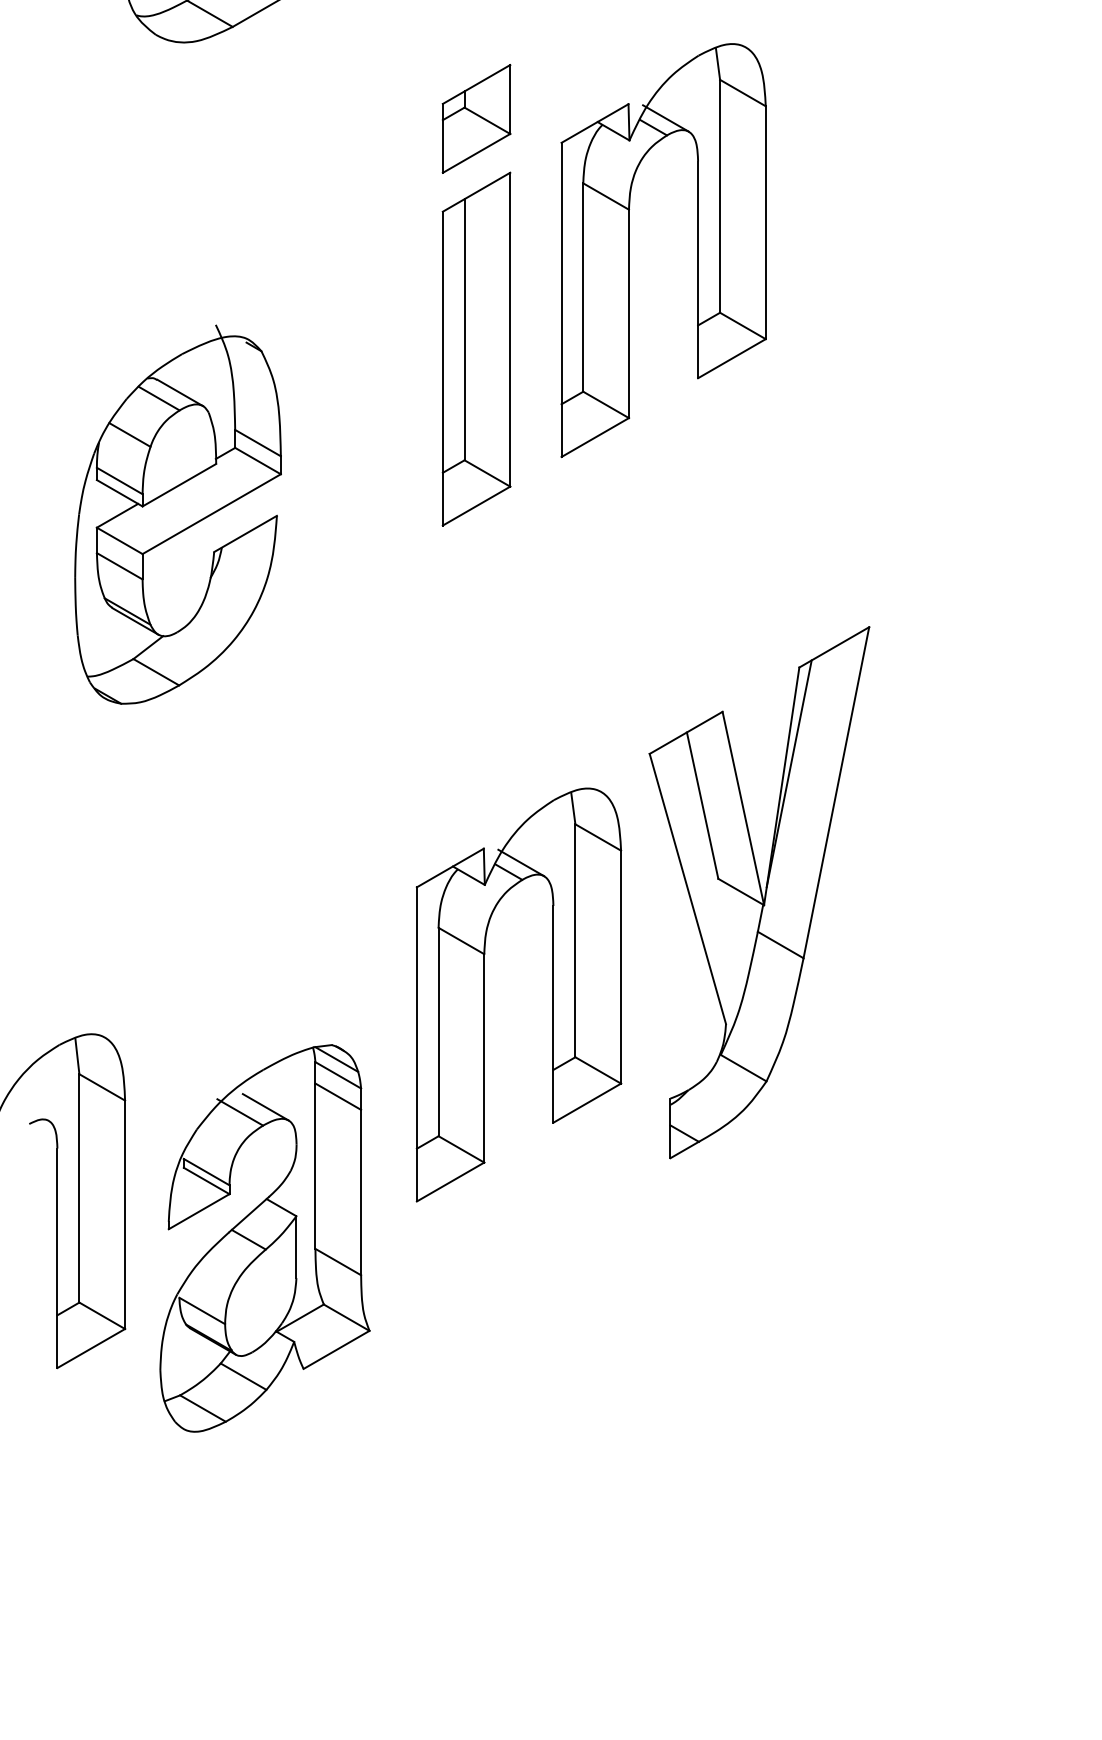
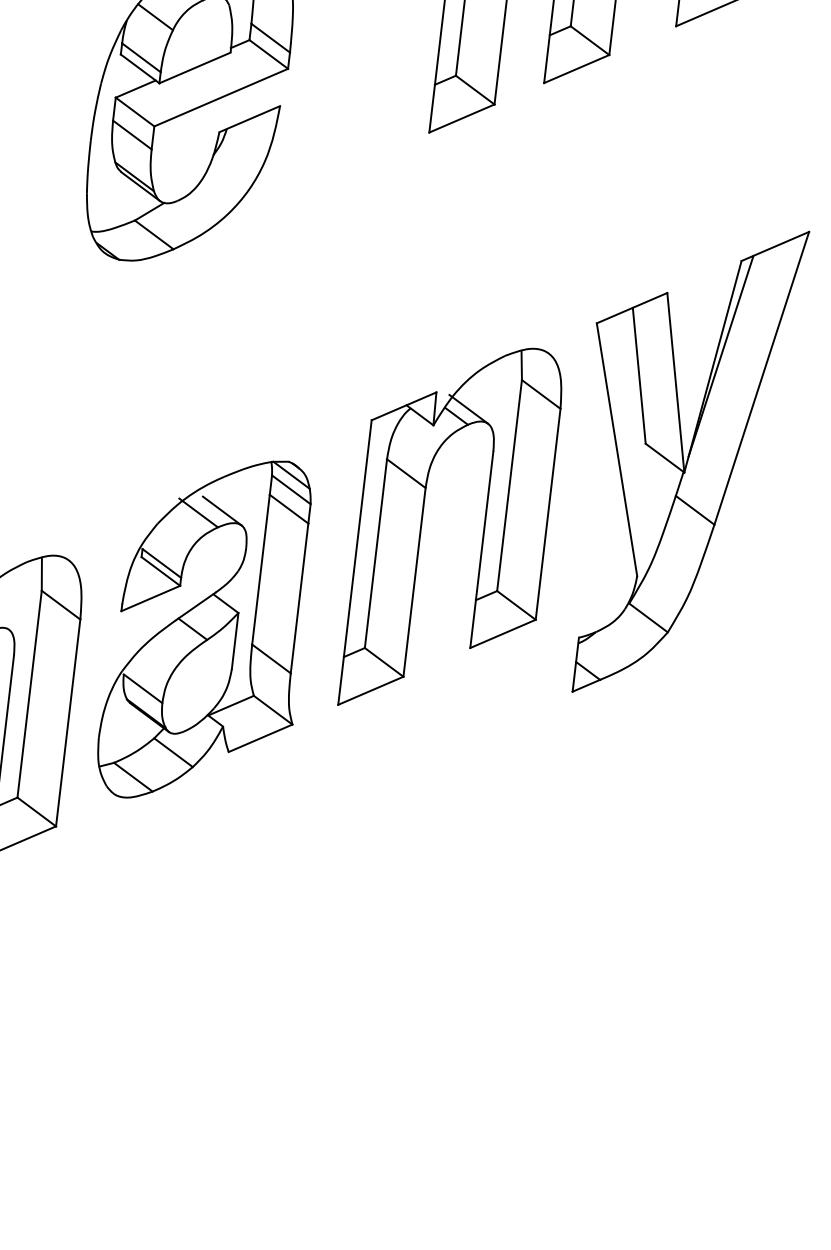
part: (759, 892) -> (681, 460), moved
part: (484, 994) -> (421, 524), moved
part: (264, 1238) -> (207, 629), moved

